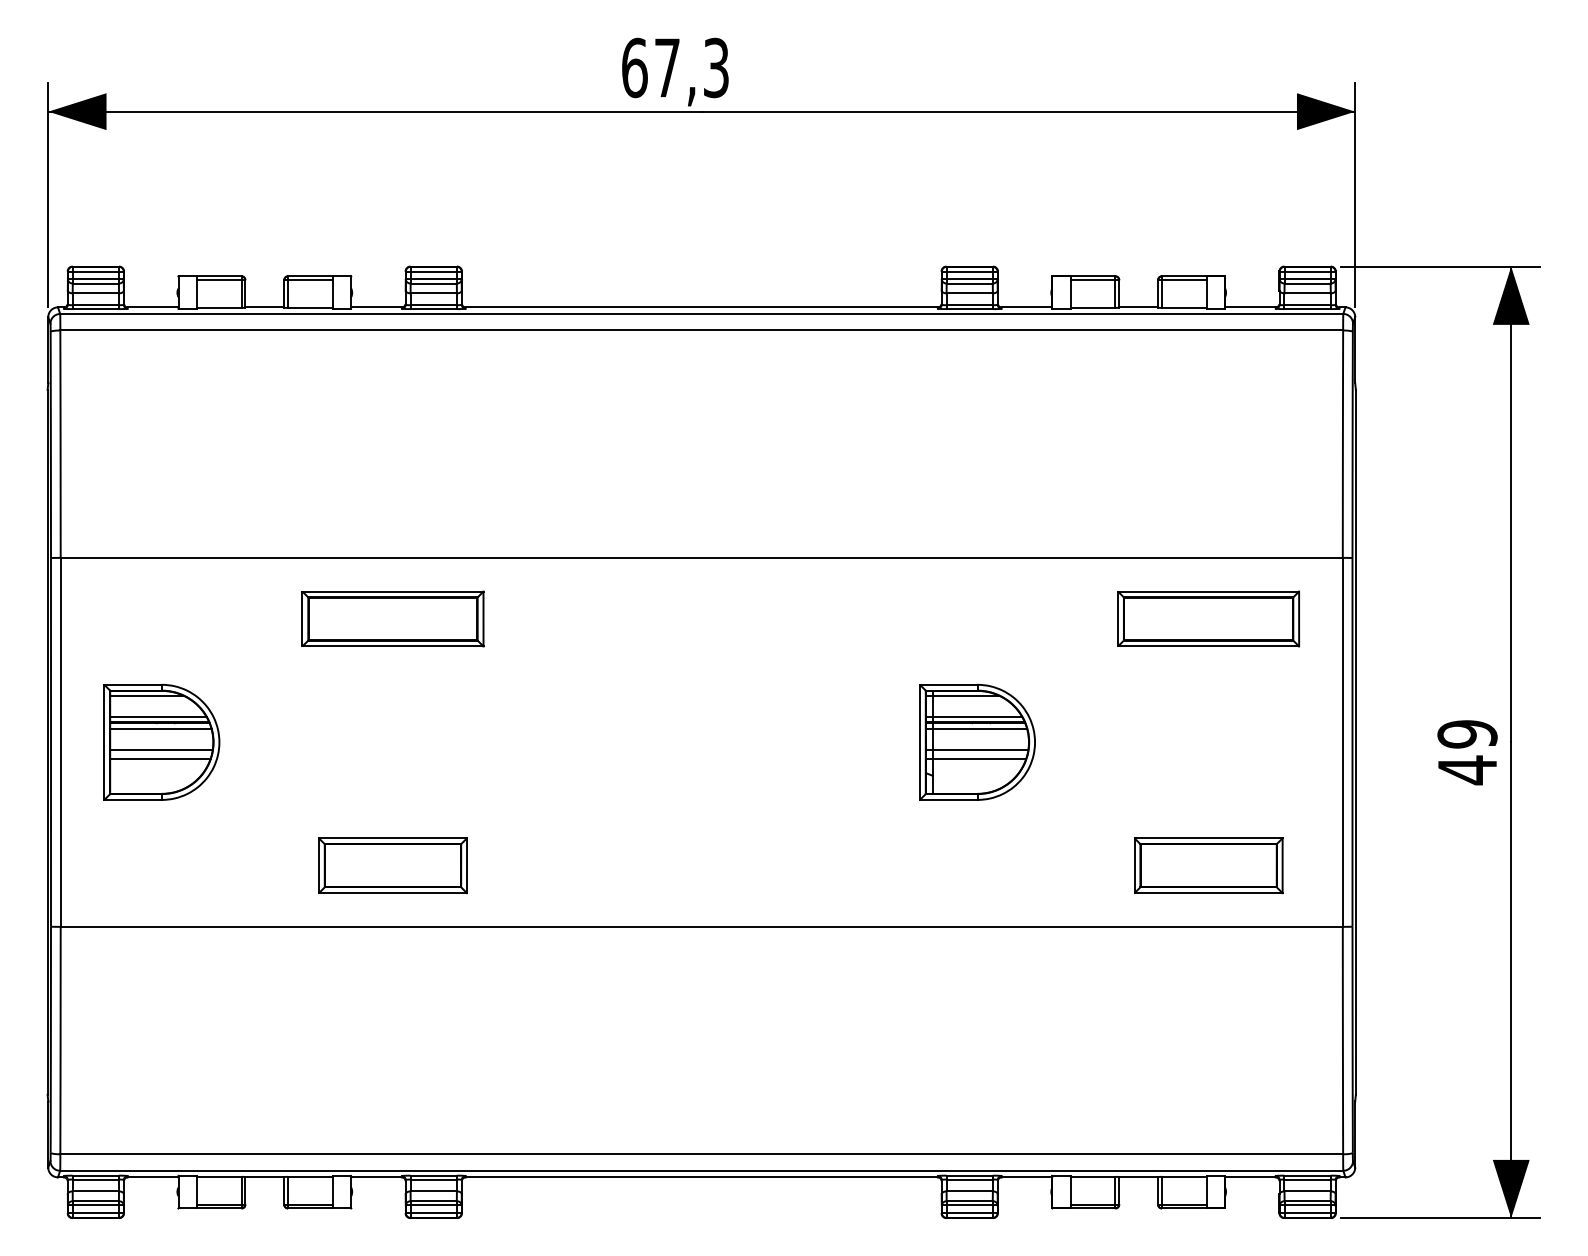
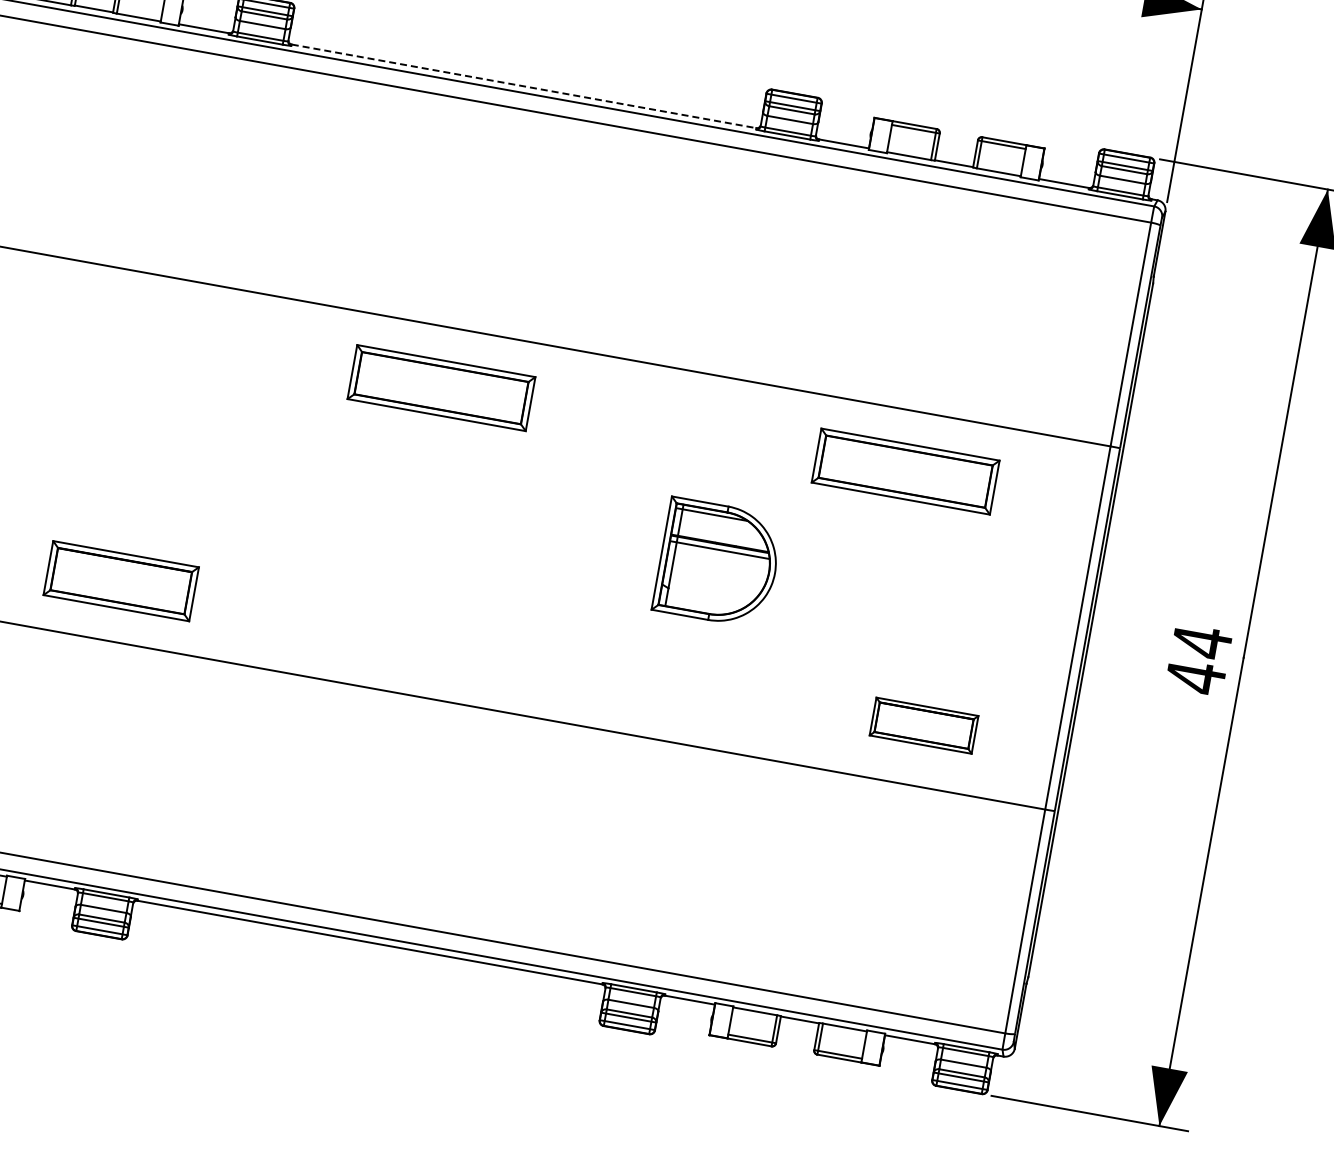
line: (701, 307) -> (523, 86), solid -> dashed
part: (392, 618) -> (441, 387), moved
part: (1208, 618) -> (905, 471), moved
line: (974, 716) -> (720, 537), removed
text: (1467, 734) -> (1202, 642), 49 -> 44
line: (977, 750) -> (716, 571), removed
line: (976, 758) -> (714, 578), removed
part: (1208, 865) -> (923, 725), size x0.7

